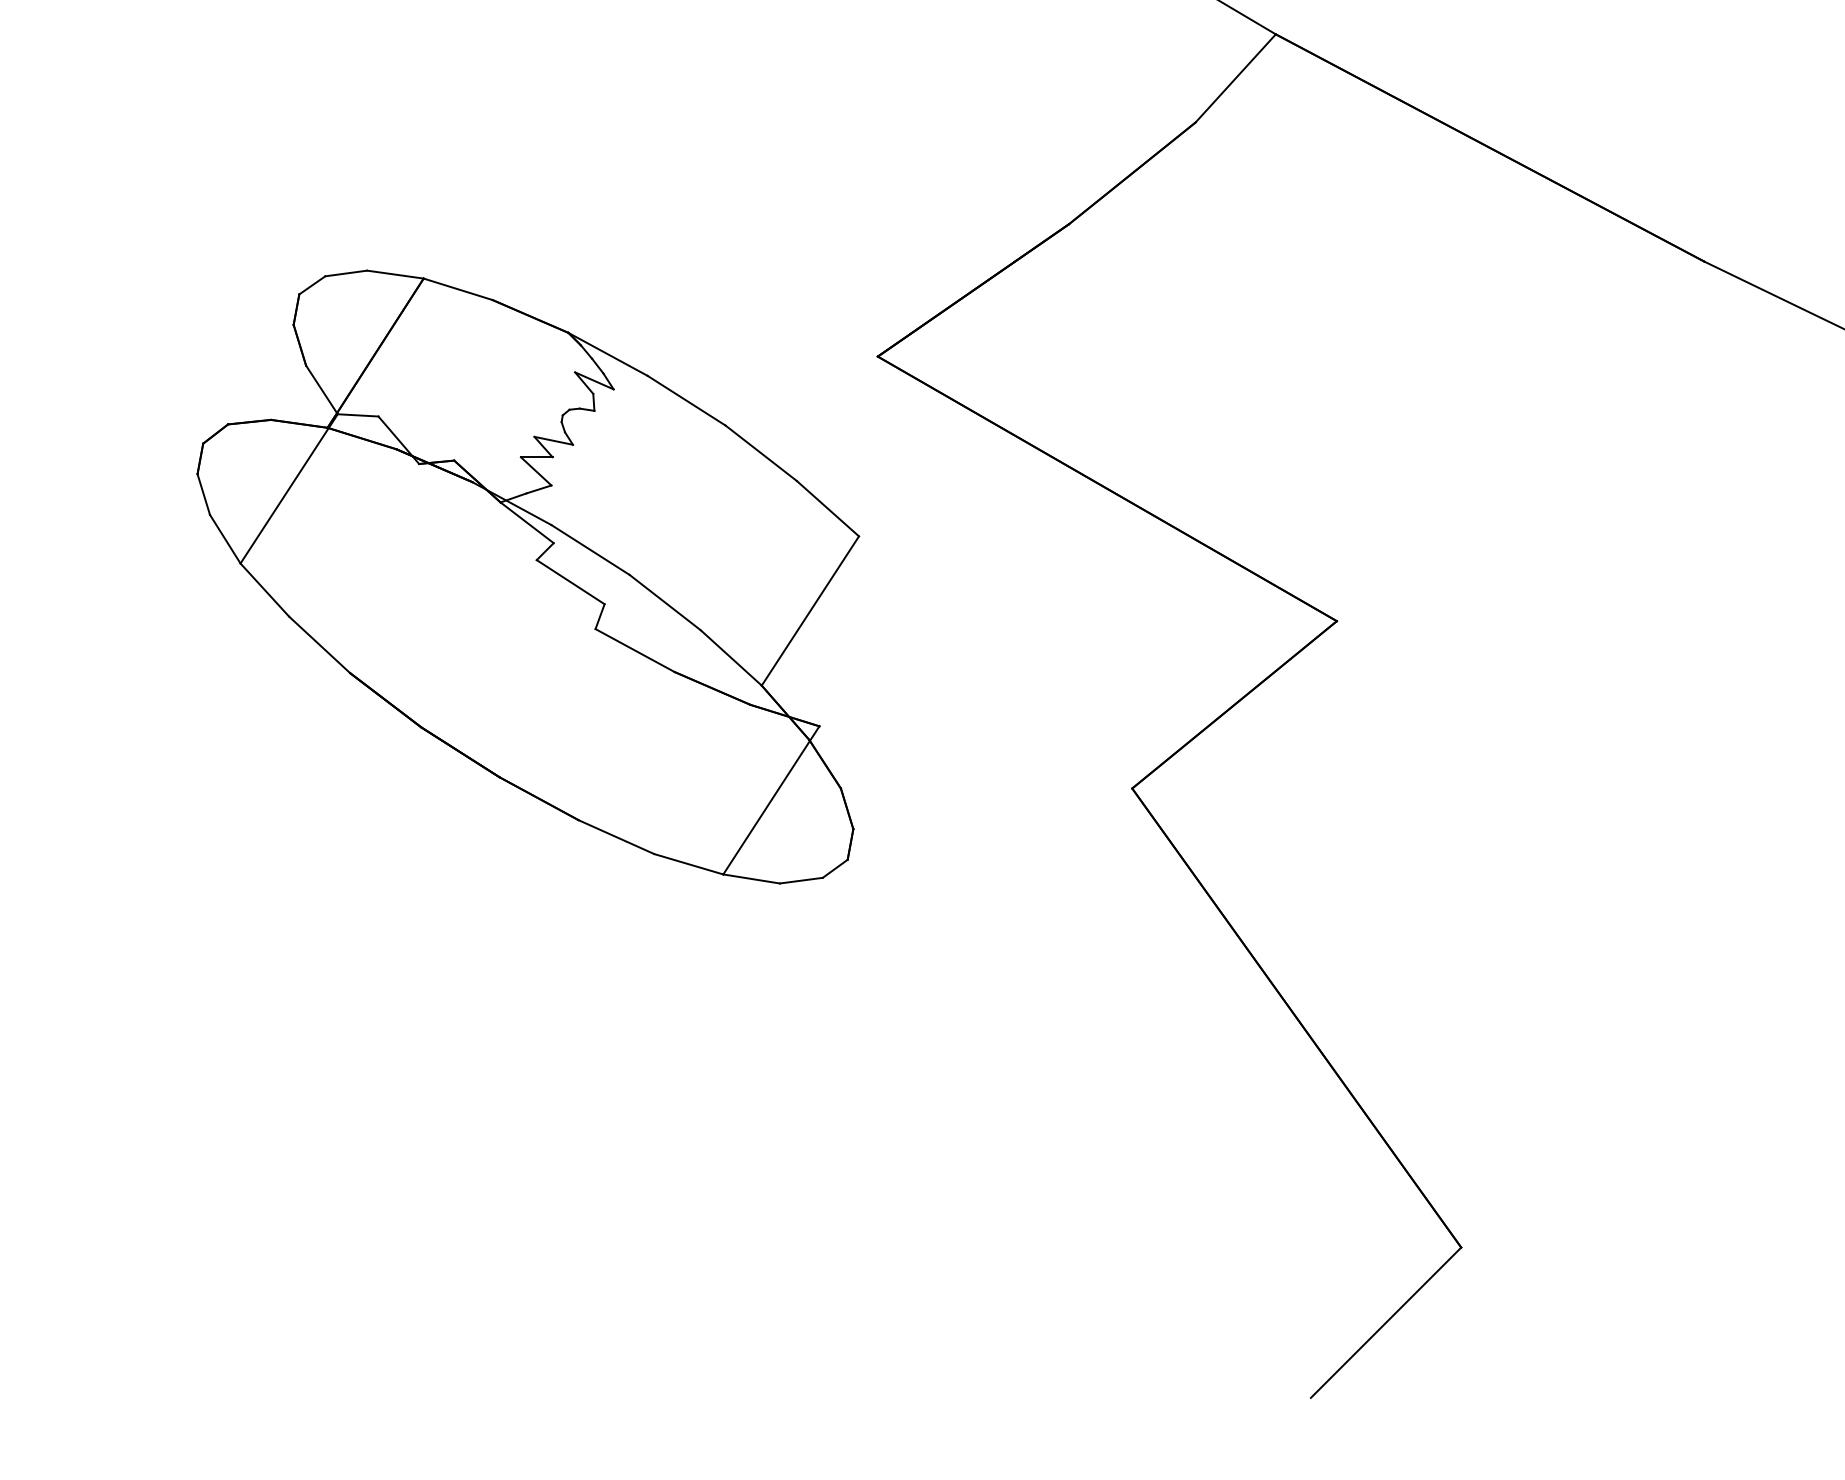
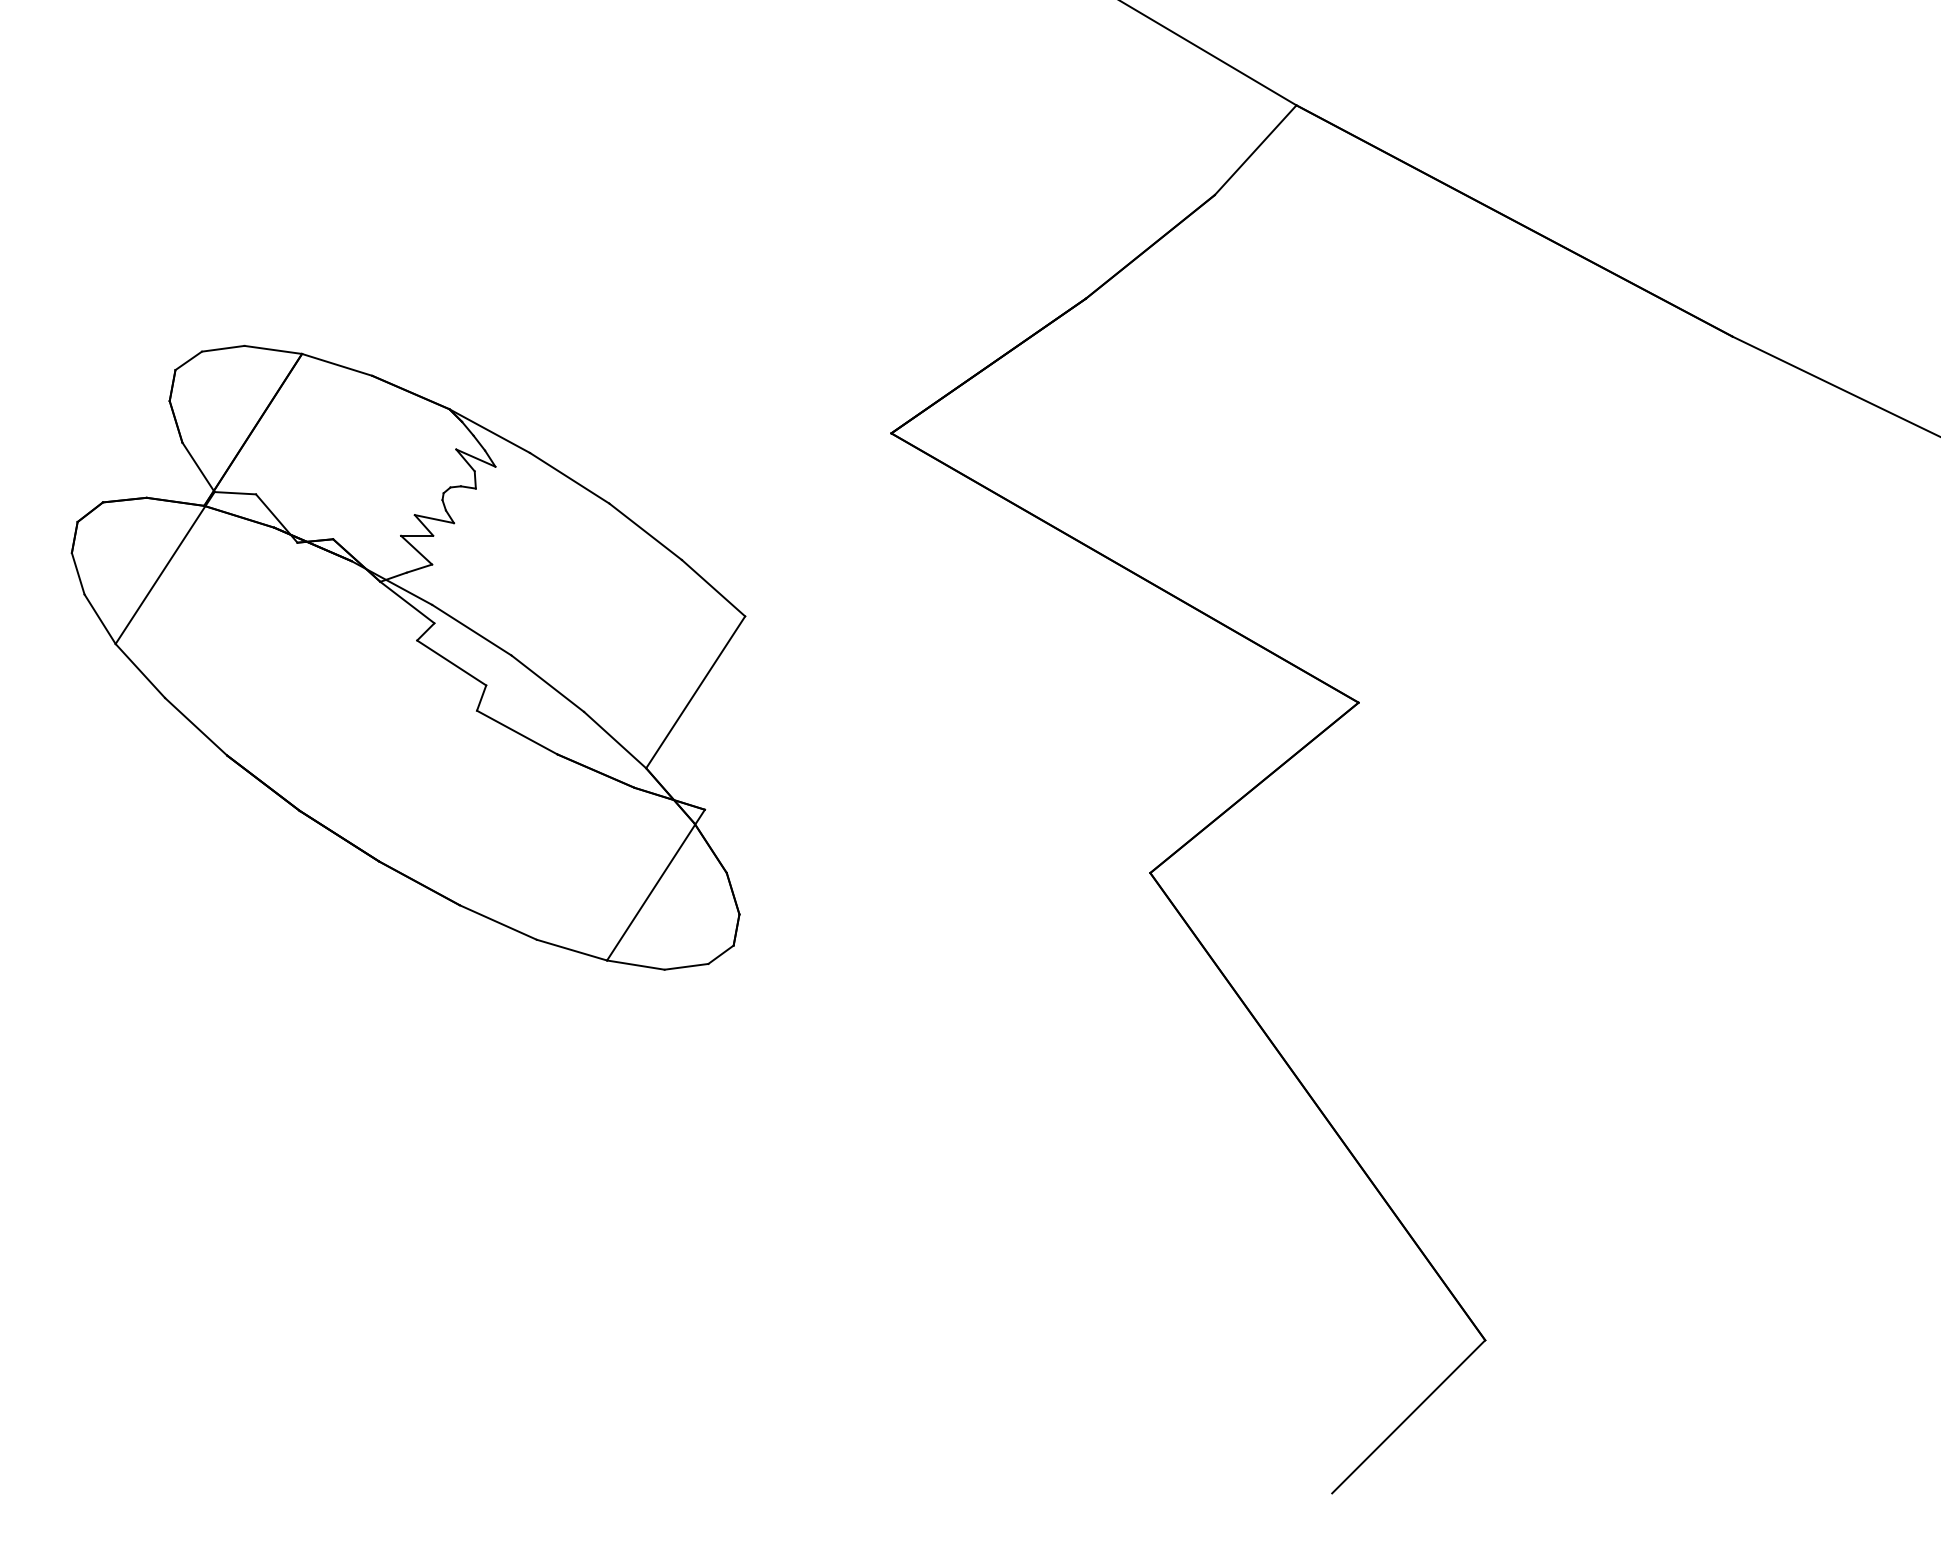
part: (528, 576) -> (408, 657), moved

